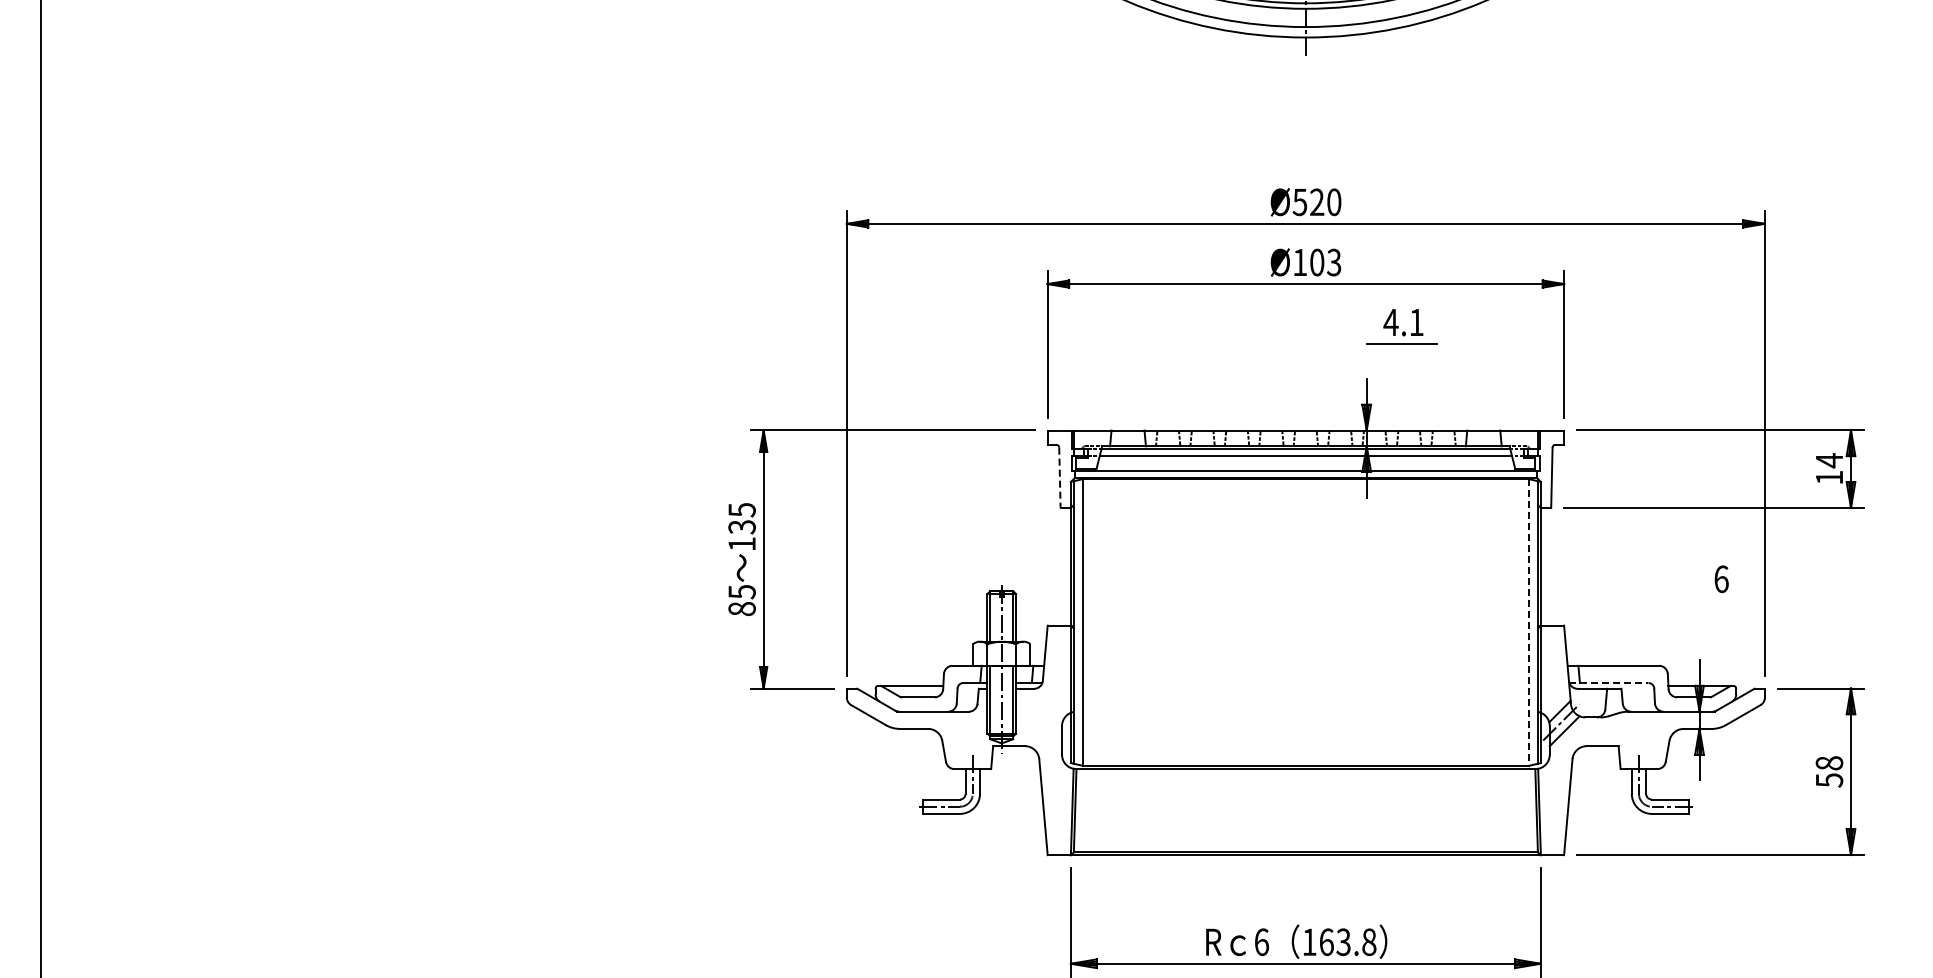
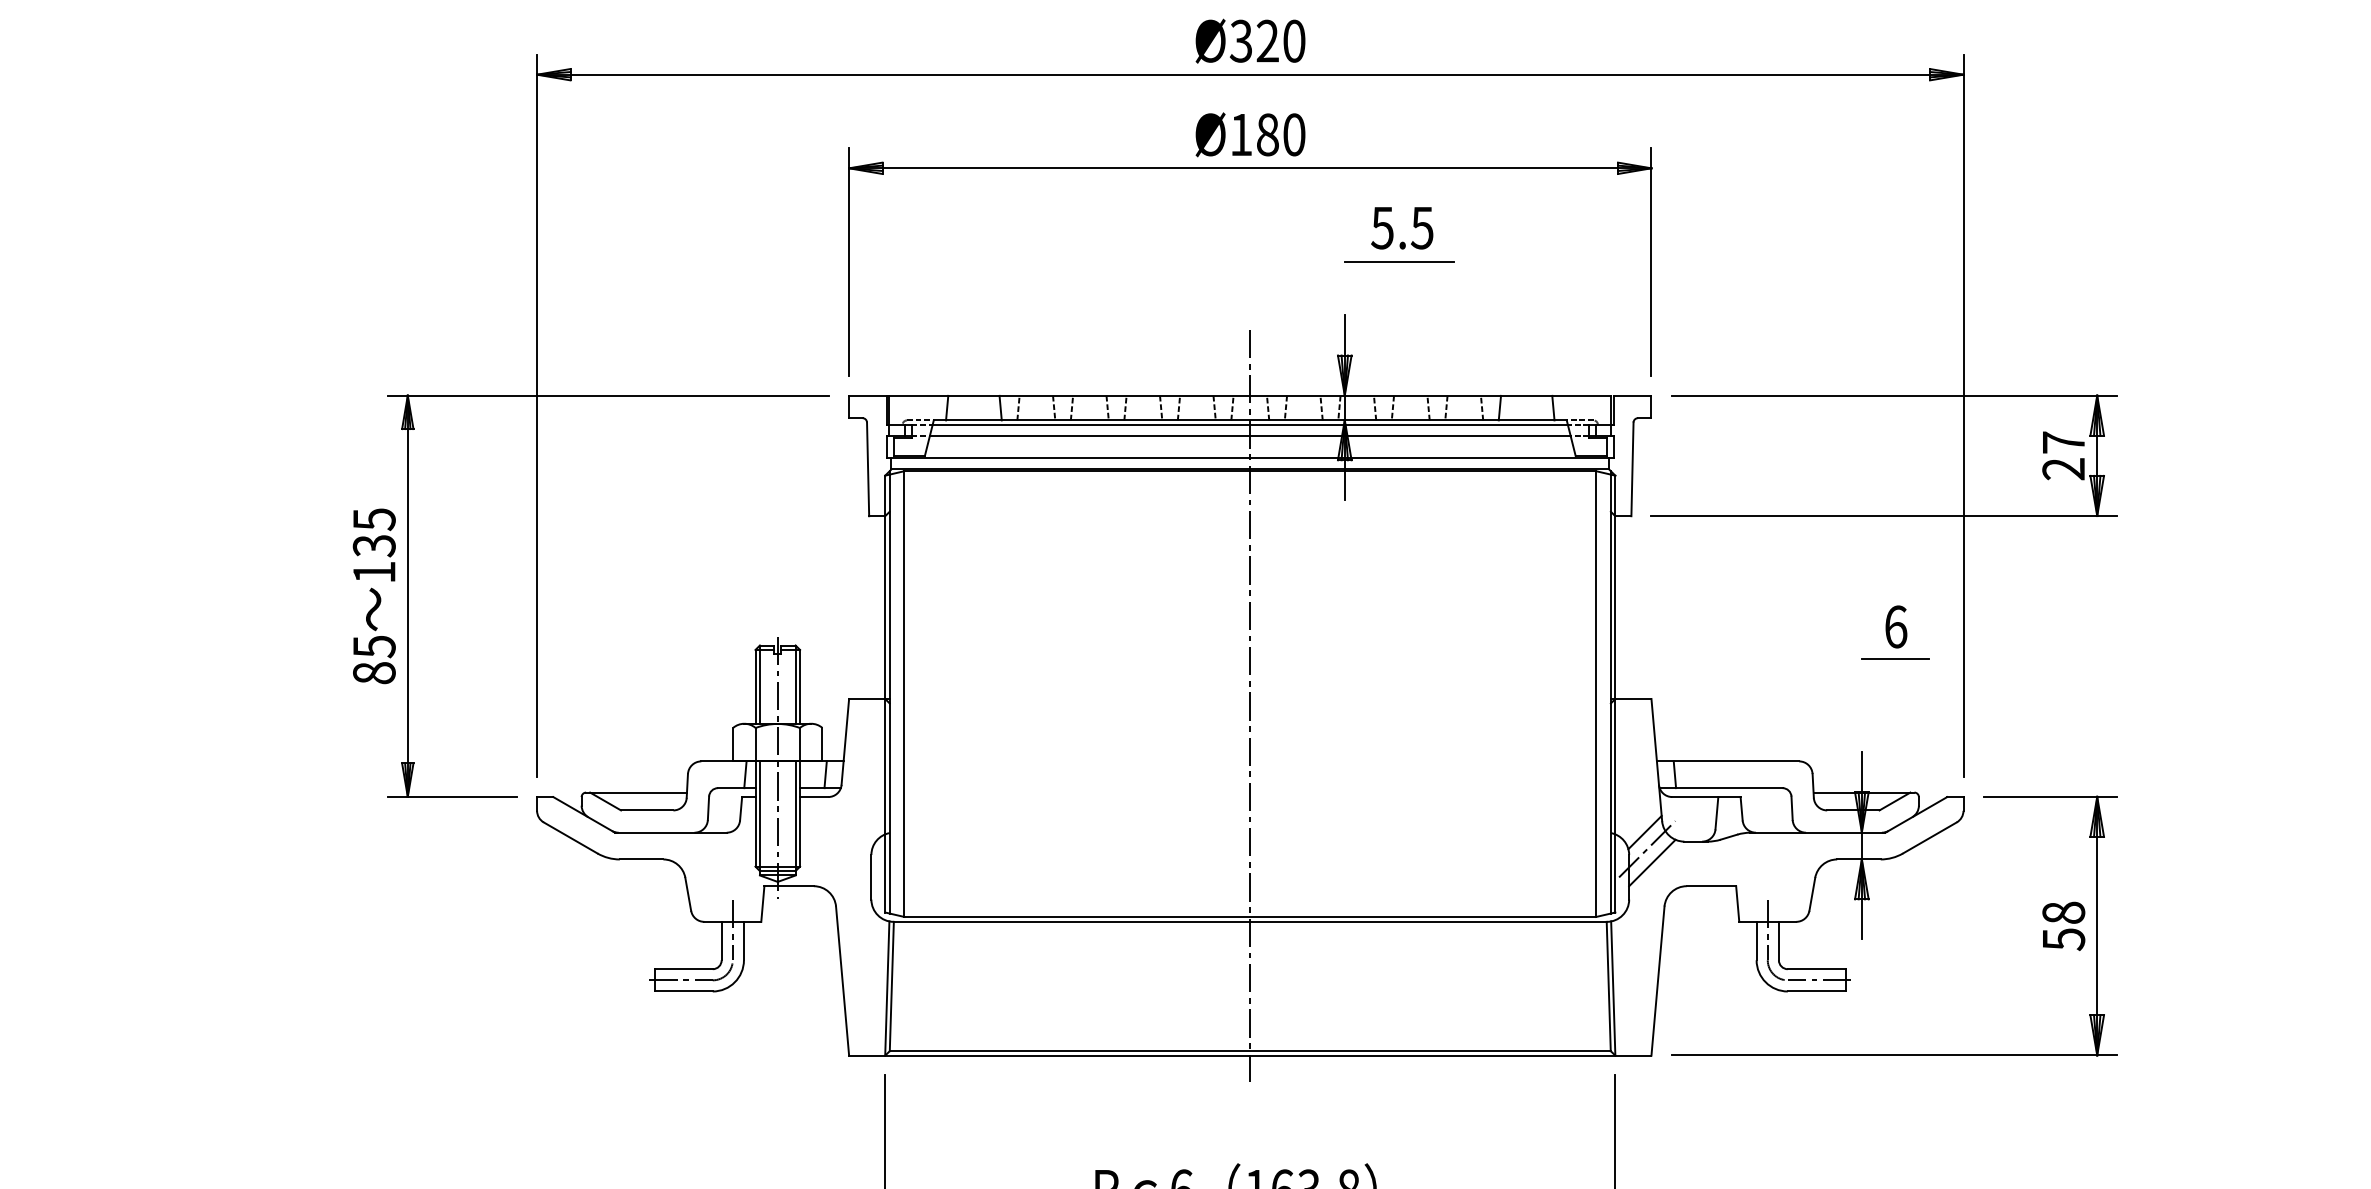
text: (1300, 201) -> (1241, 39), Ø520 -> Ø320
text: (1325, 262) -> (1280, 134), Ø103 -> Ø180
text: (1403, 322) -> (1401, 227), 4.1 -> 5.5
text: (1828, 468) -> (2062, 454), 14 -> 27
line: (1059, 478) -> (867, 470), dashed -> solid
line: (1720, 599) -> (1894, 658), added
line: (1528, 623) -> (1596, 695), dashed -> solid
line: (1305, 630) -> (1249, 706), added
line: (1608, 683) -> (1720, 788), dashed -> solid

